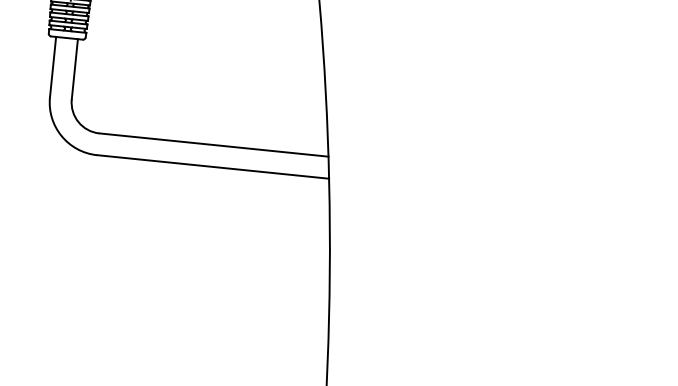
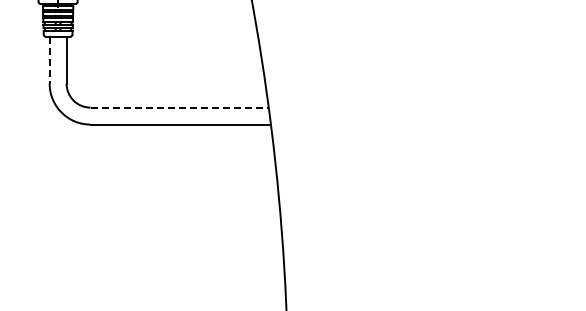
line: (52, 67) -> (49, 60), solid -> dashed
line: (215, 144) -> (180, 107), solid -> dashed

